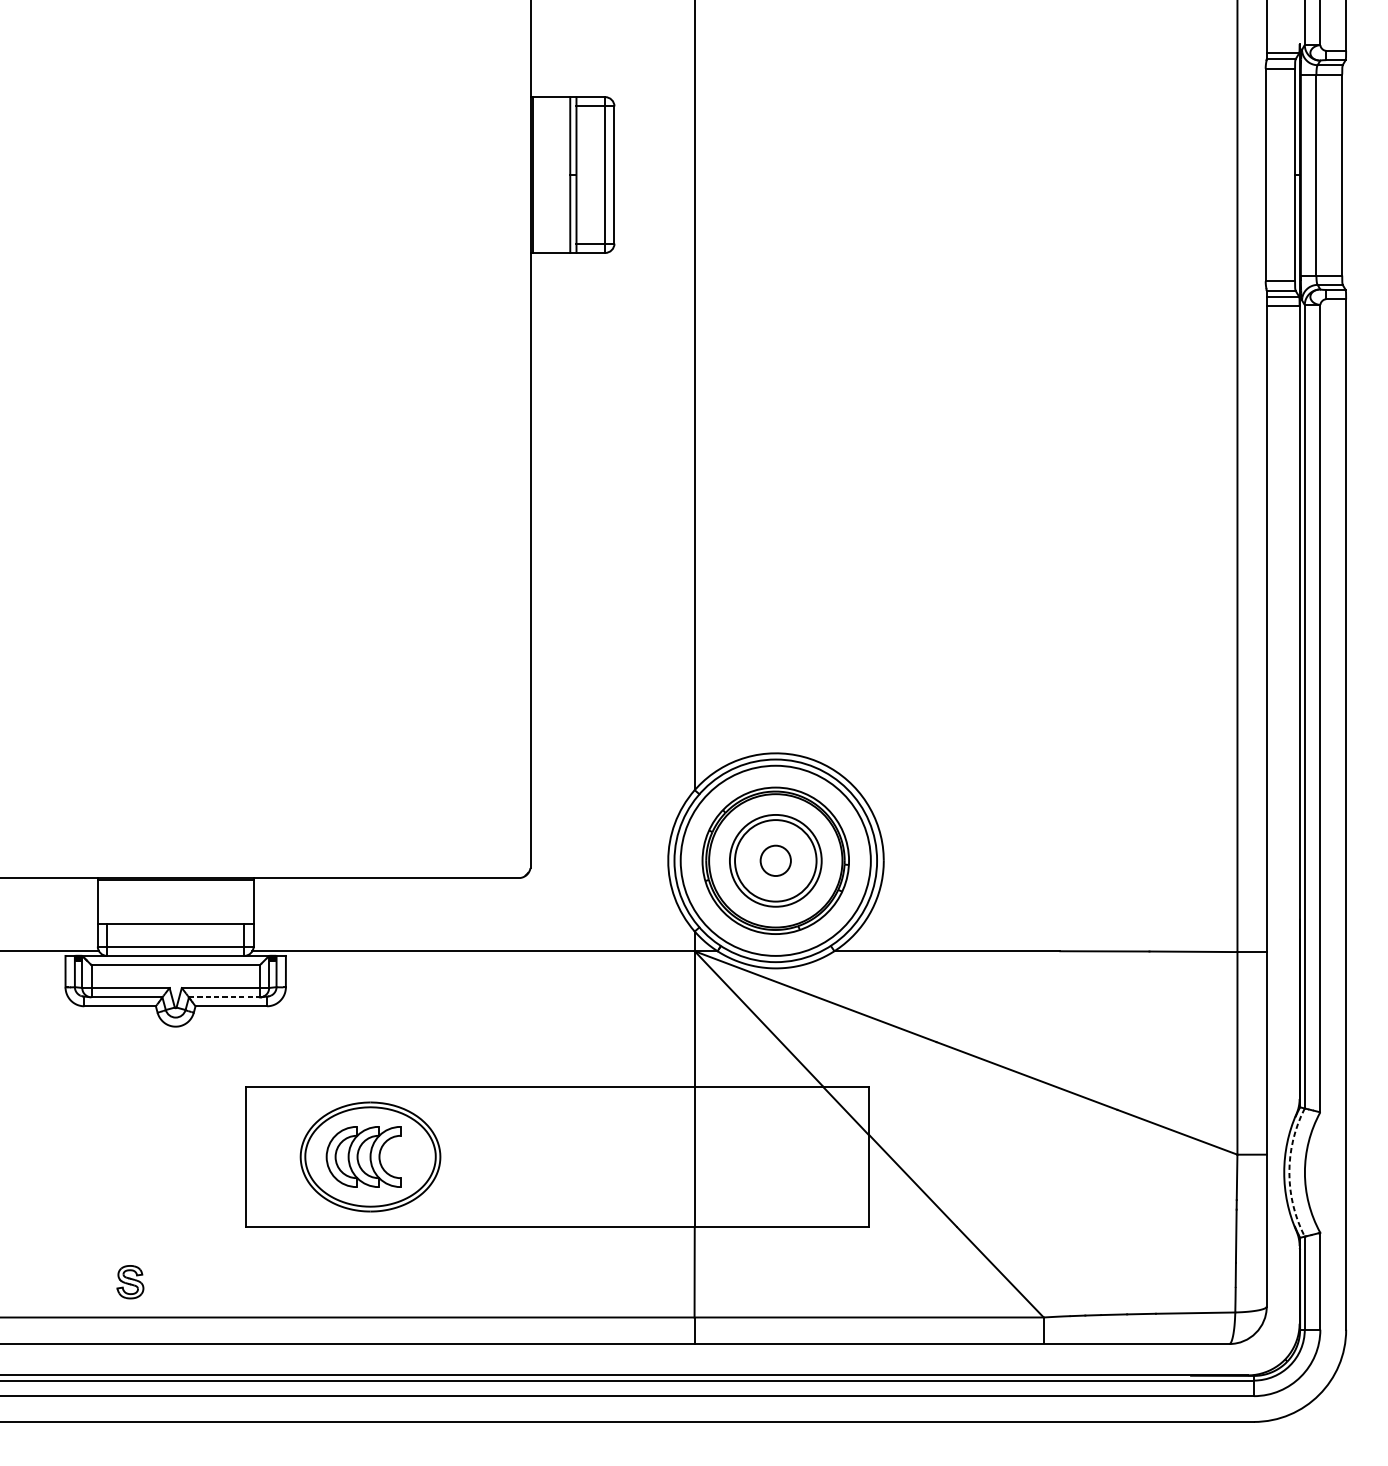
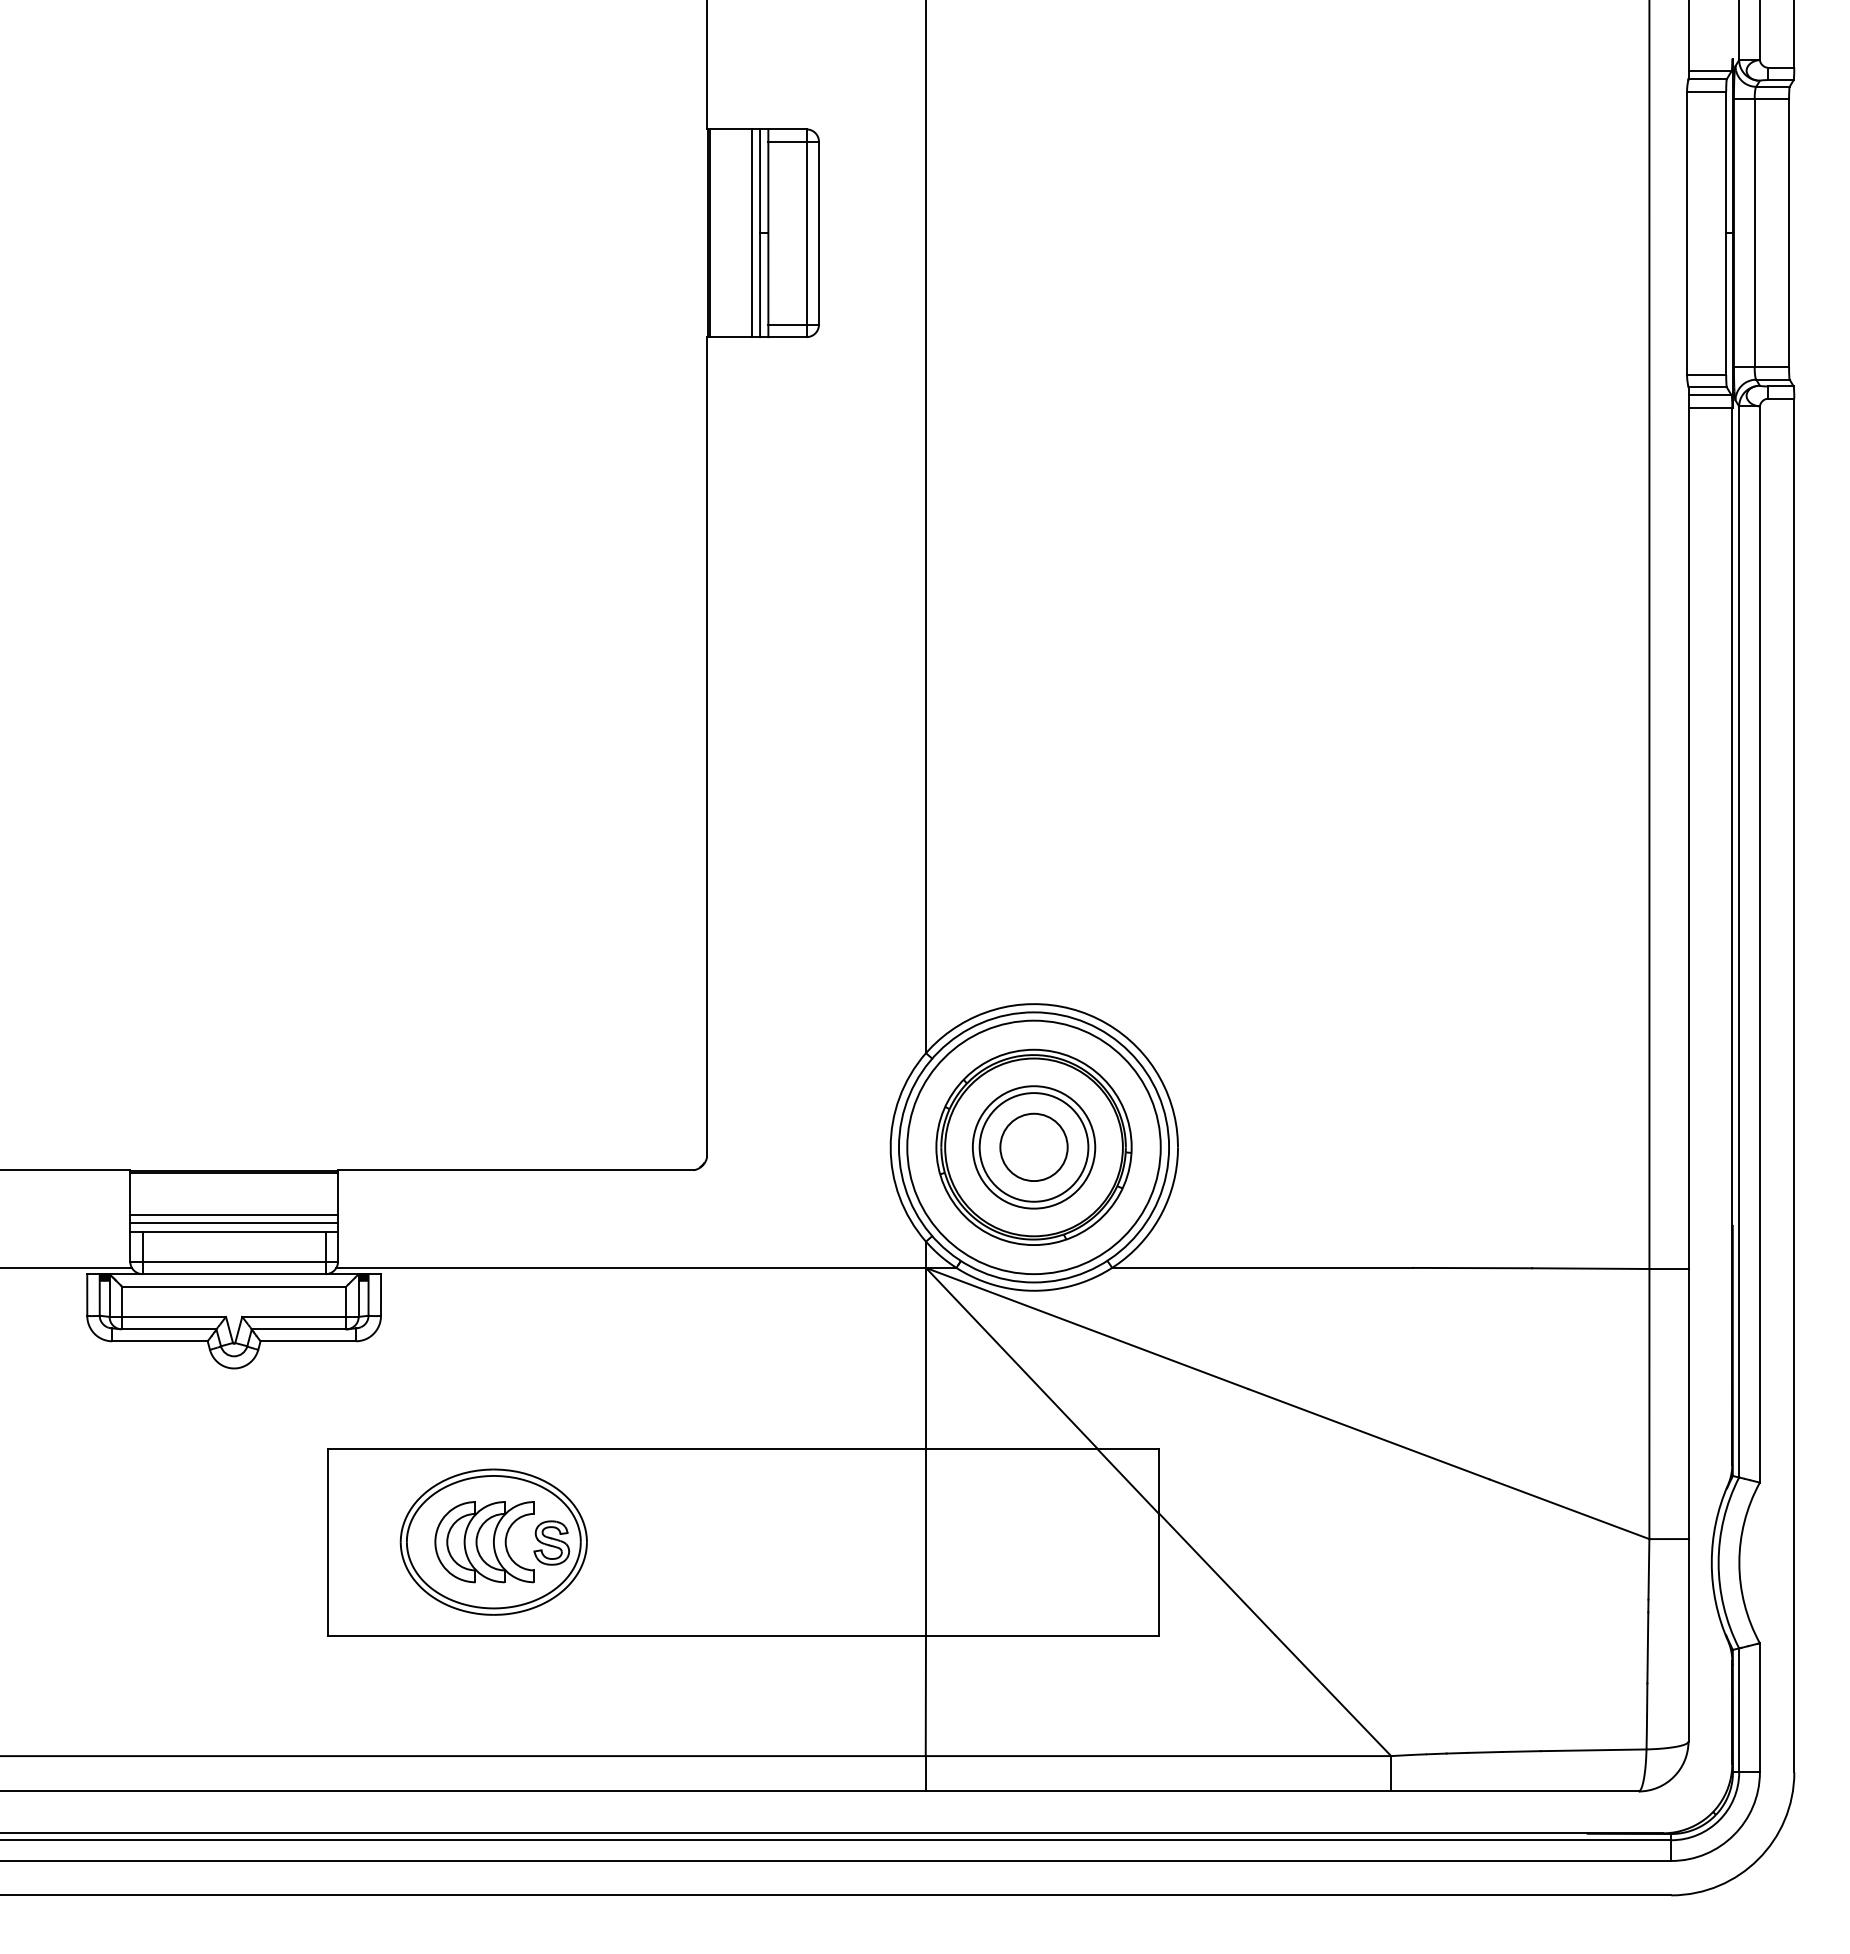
line: (563, 175) -> (751, 233), added
circle: (775, 860) -> (1033, 1147), size x1.67
line: (175, 911) -> (234, 1214), added
line: (175, 917) -> (234, 1223), added
line: (224, 997) -> (299, 1329), dashed -> solid
arc: (1289, 1172) -> (1718, 1562), dashed -> solid
part: (130, 1281) -> (551, 1542), moved

